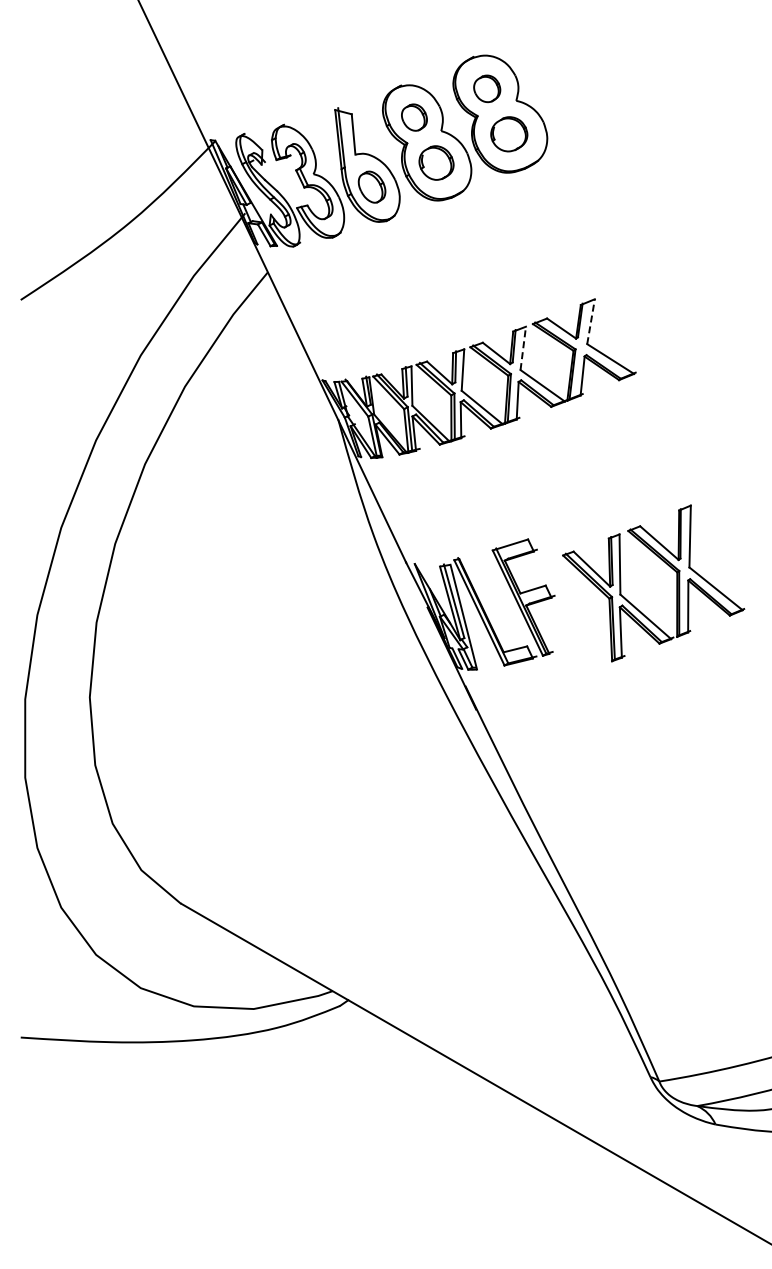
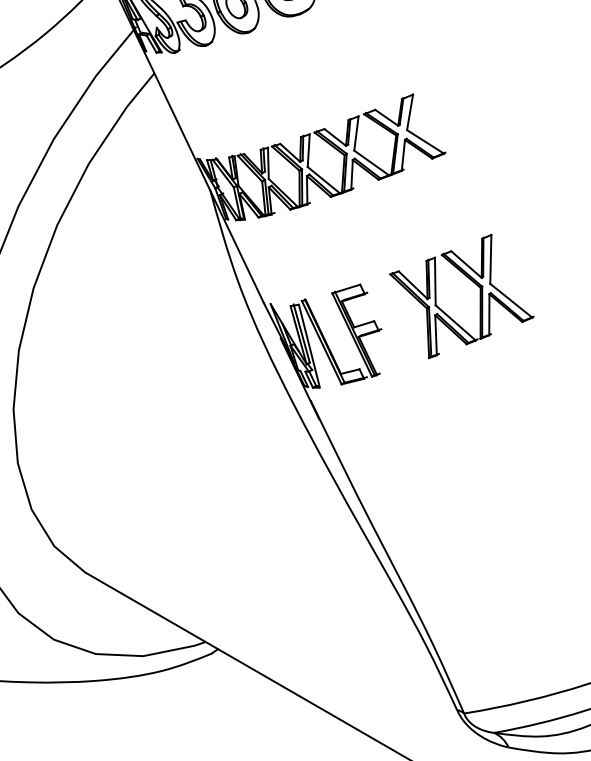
line: (591, 321) -> (410, 112), dashed -> solid
line: (523, 348) -> (356, 133), dashed -> solid
part: (669, 567) -> (474, 283), moved

